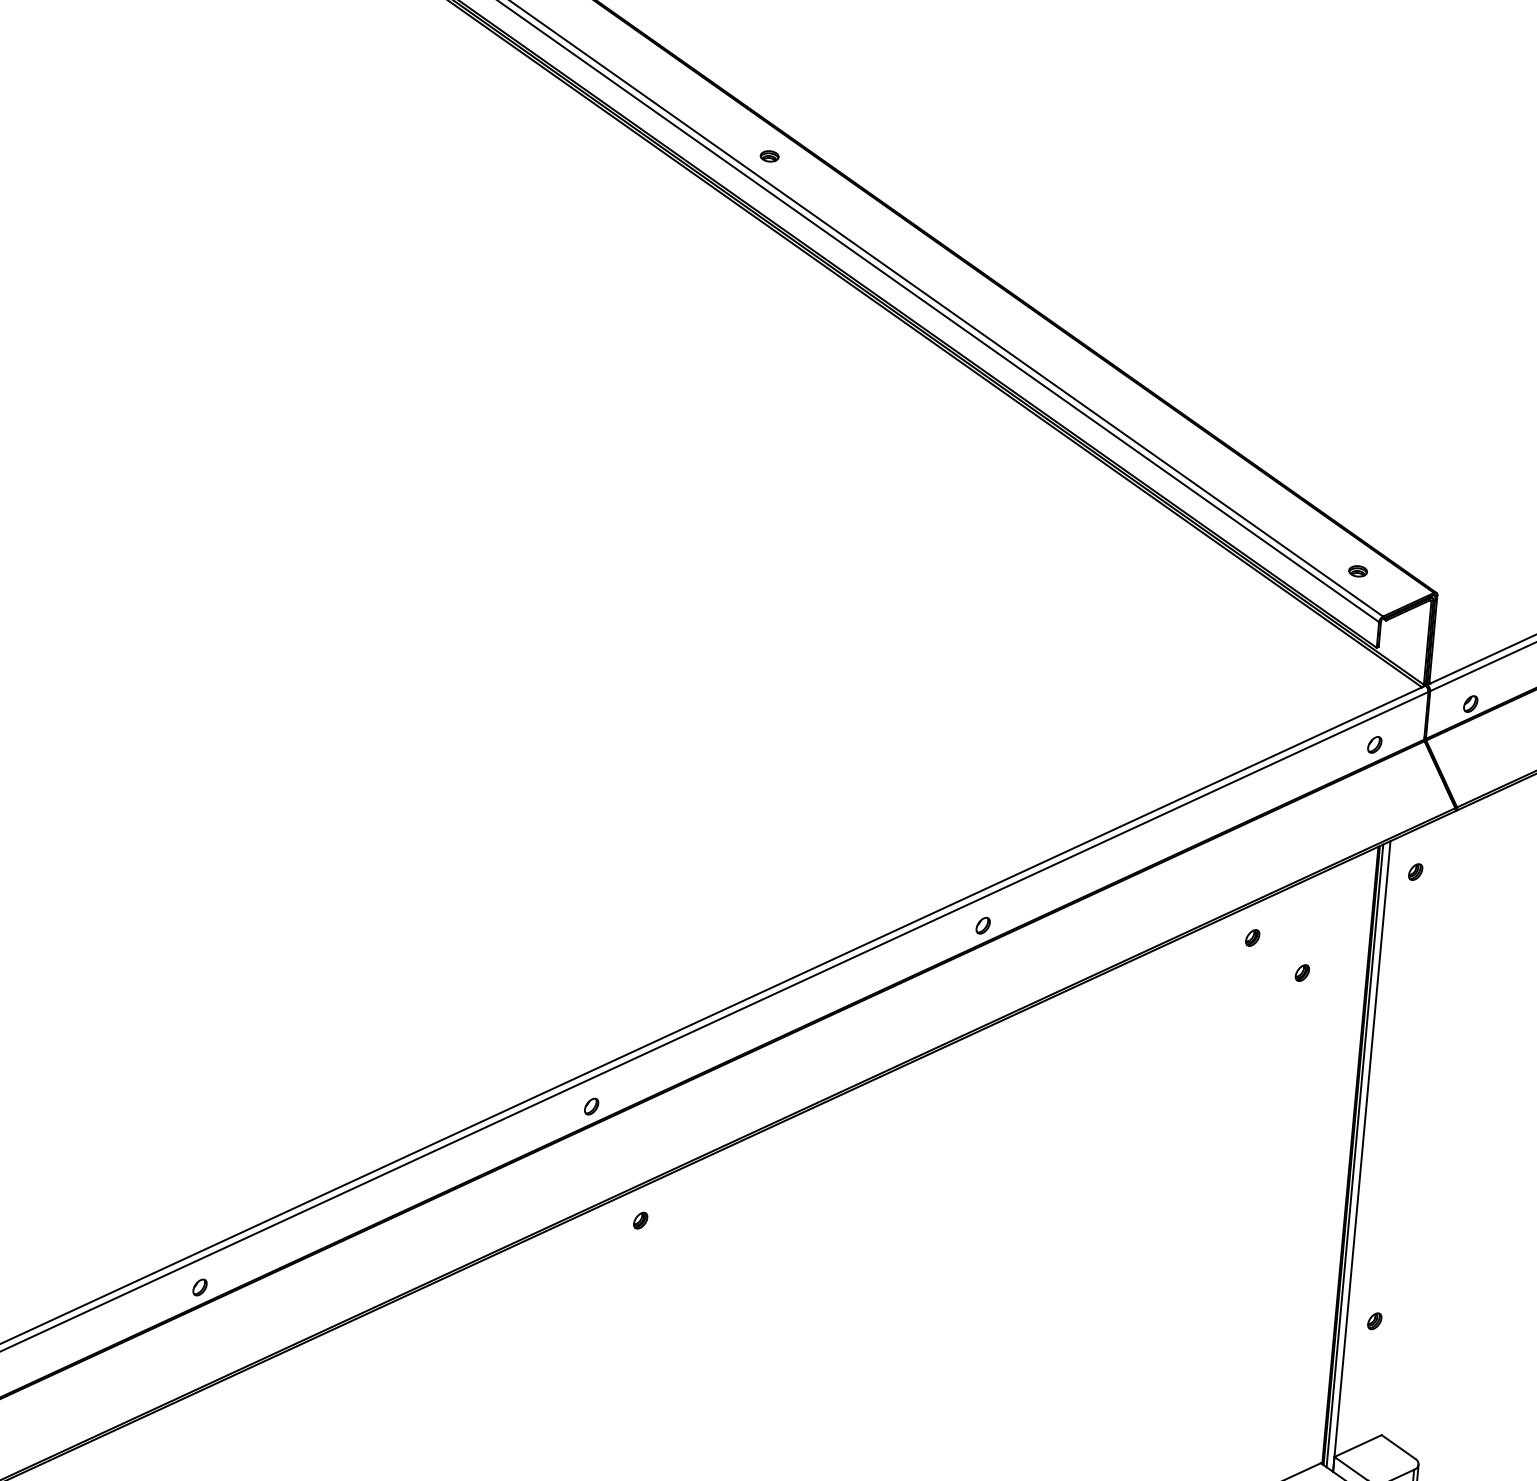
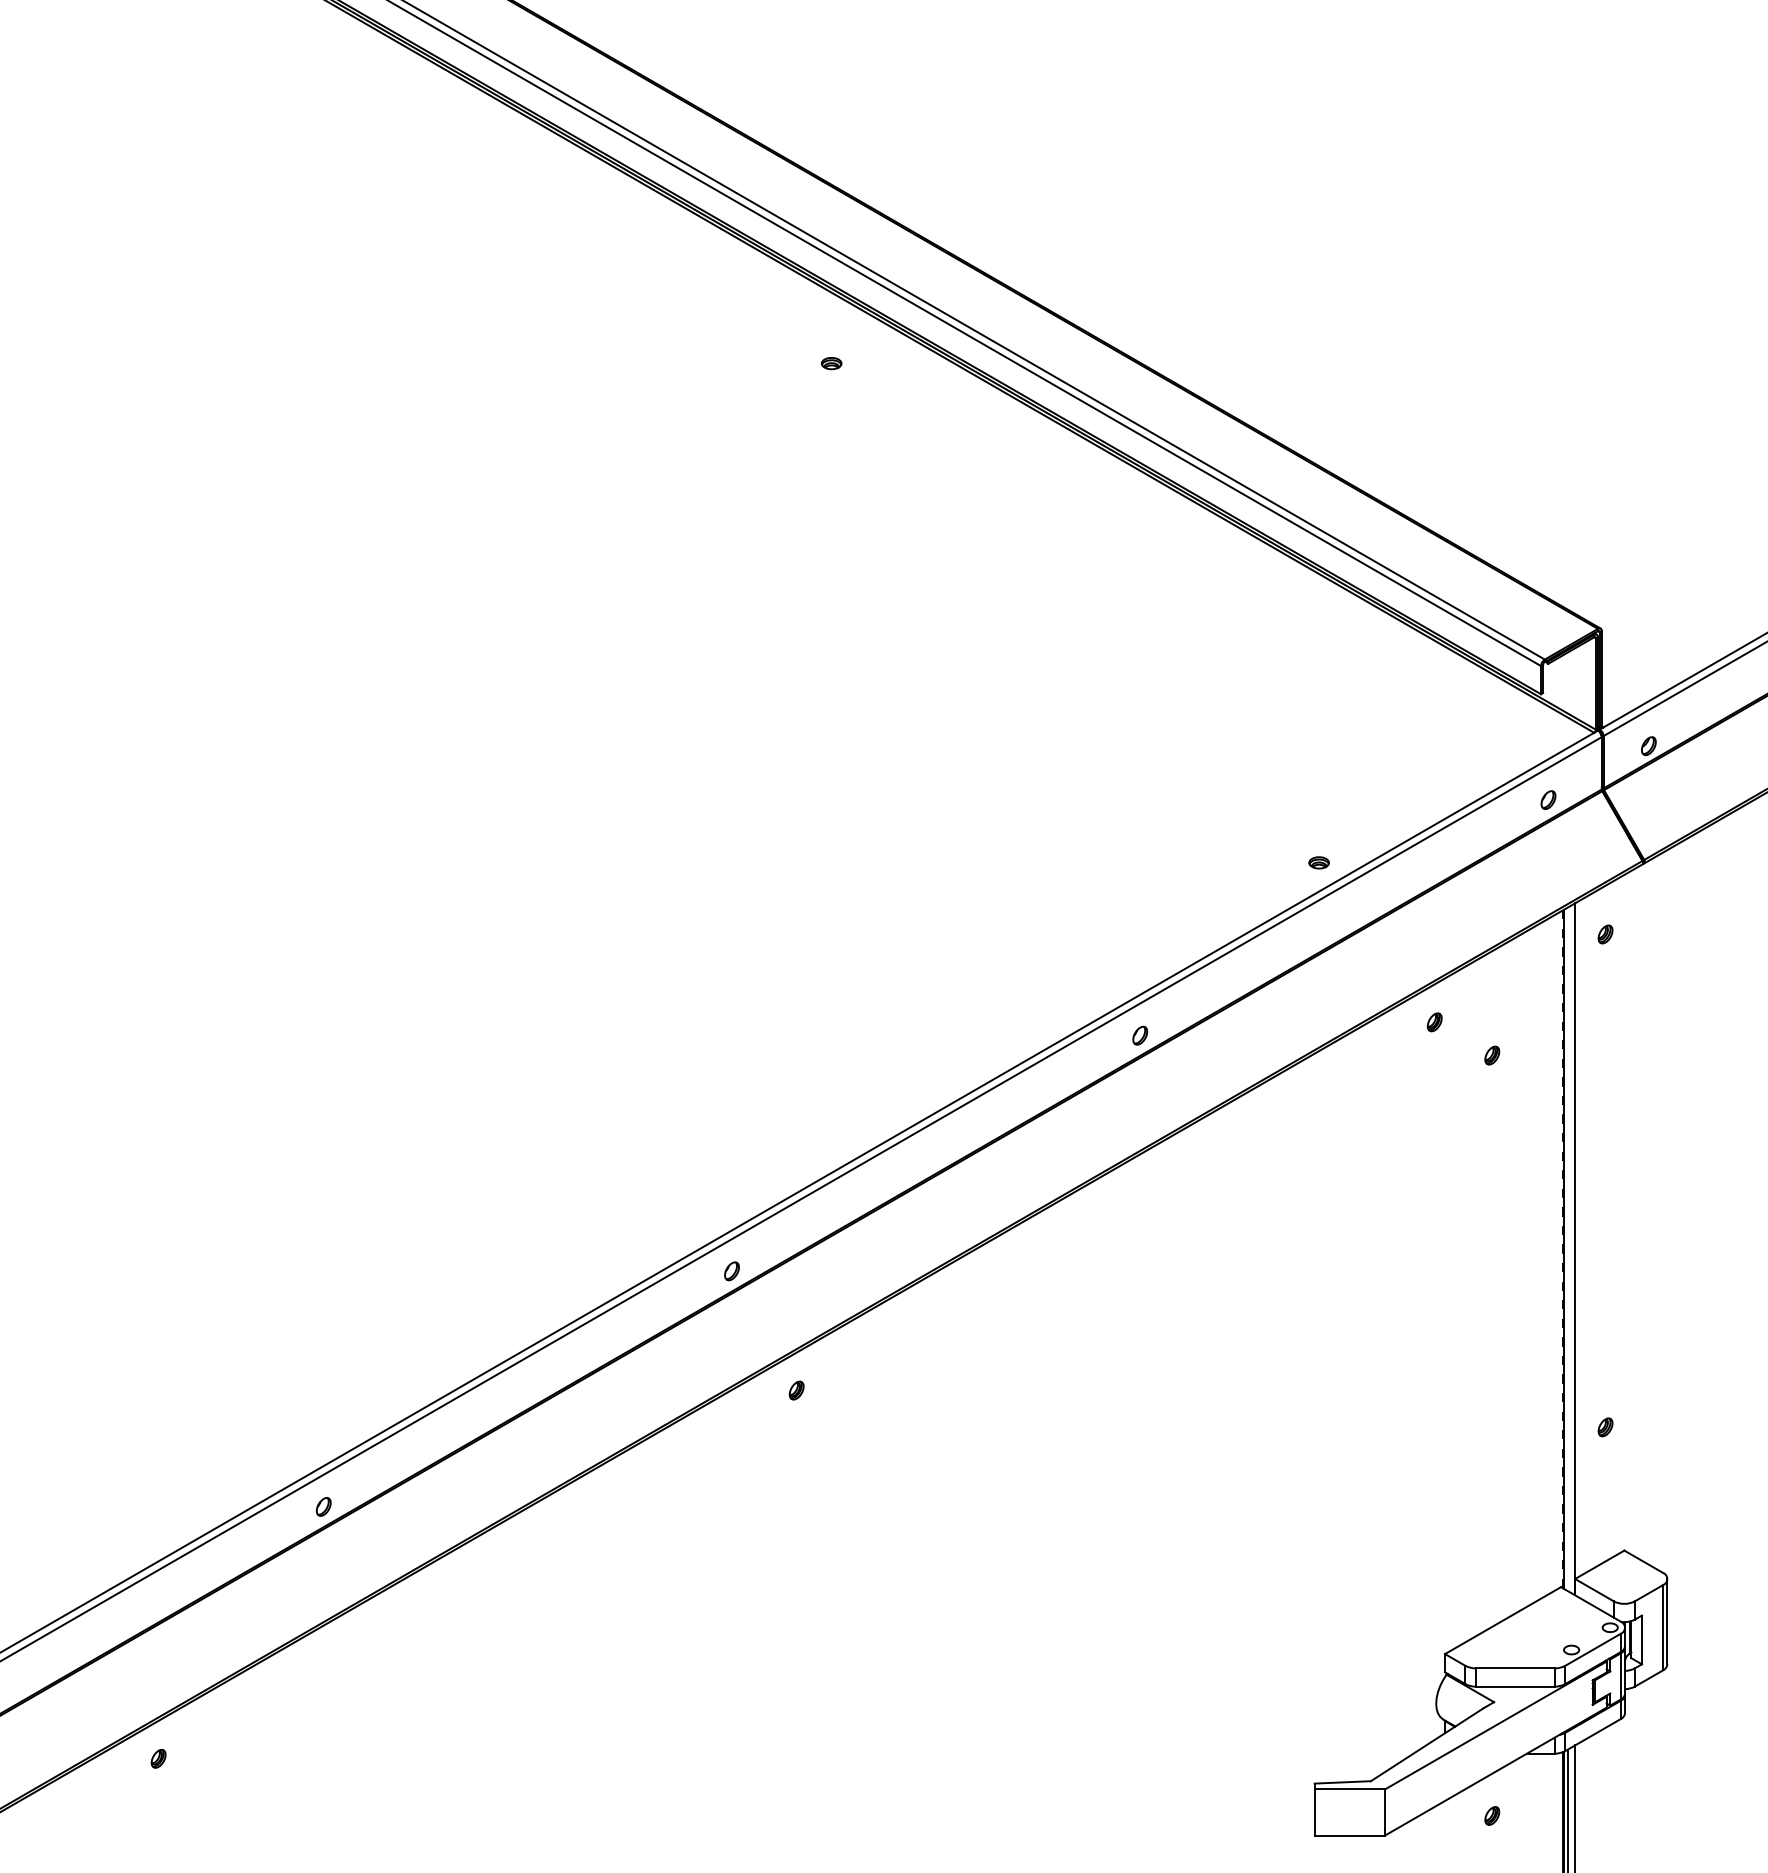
part: (769, 156) -> (831, 363), moved
part: (1357, 570) -> (1318, 862), moved
line: (1350, 1155) -> (1562, 1249), solid -> dashed
line: (1354, 1155) -> (1567, 1248), removed

